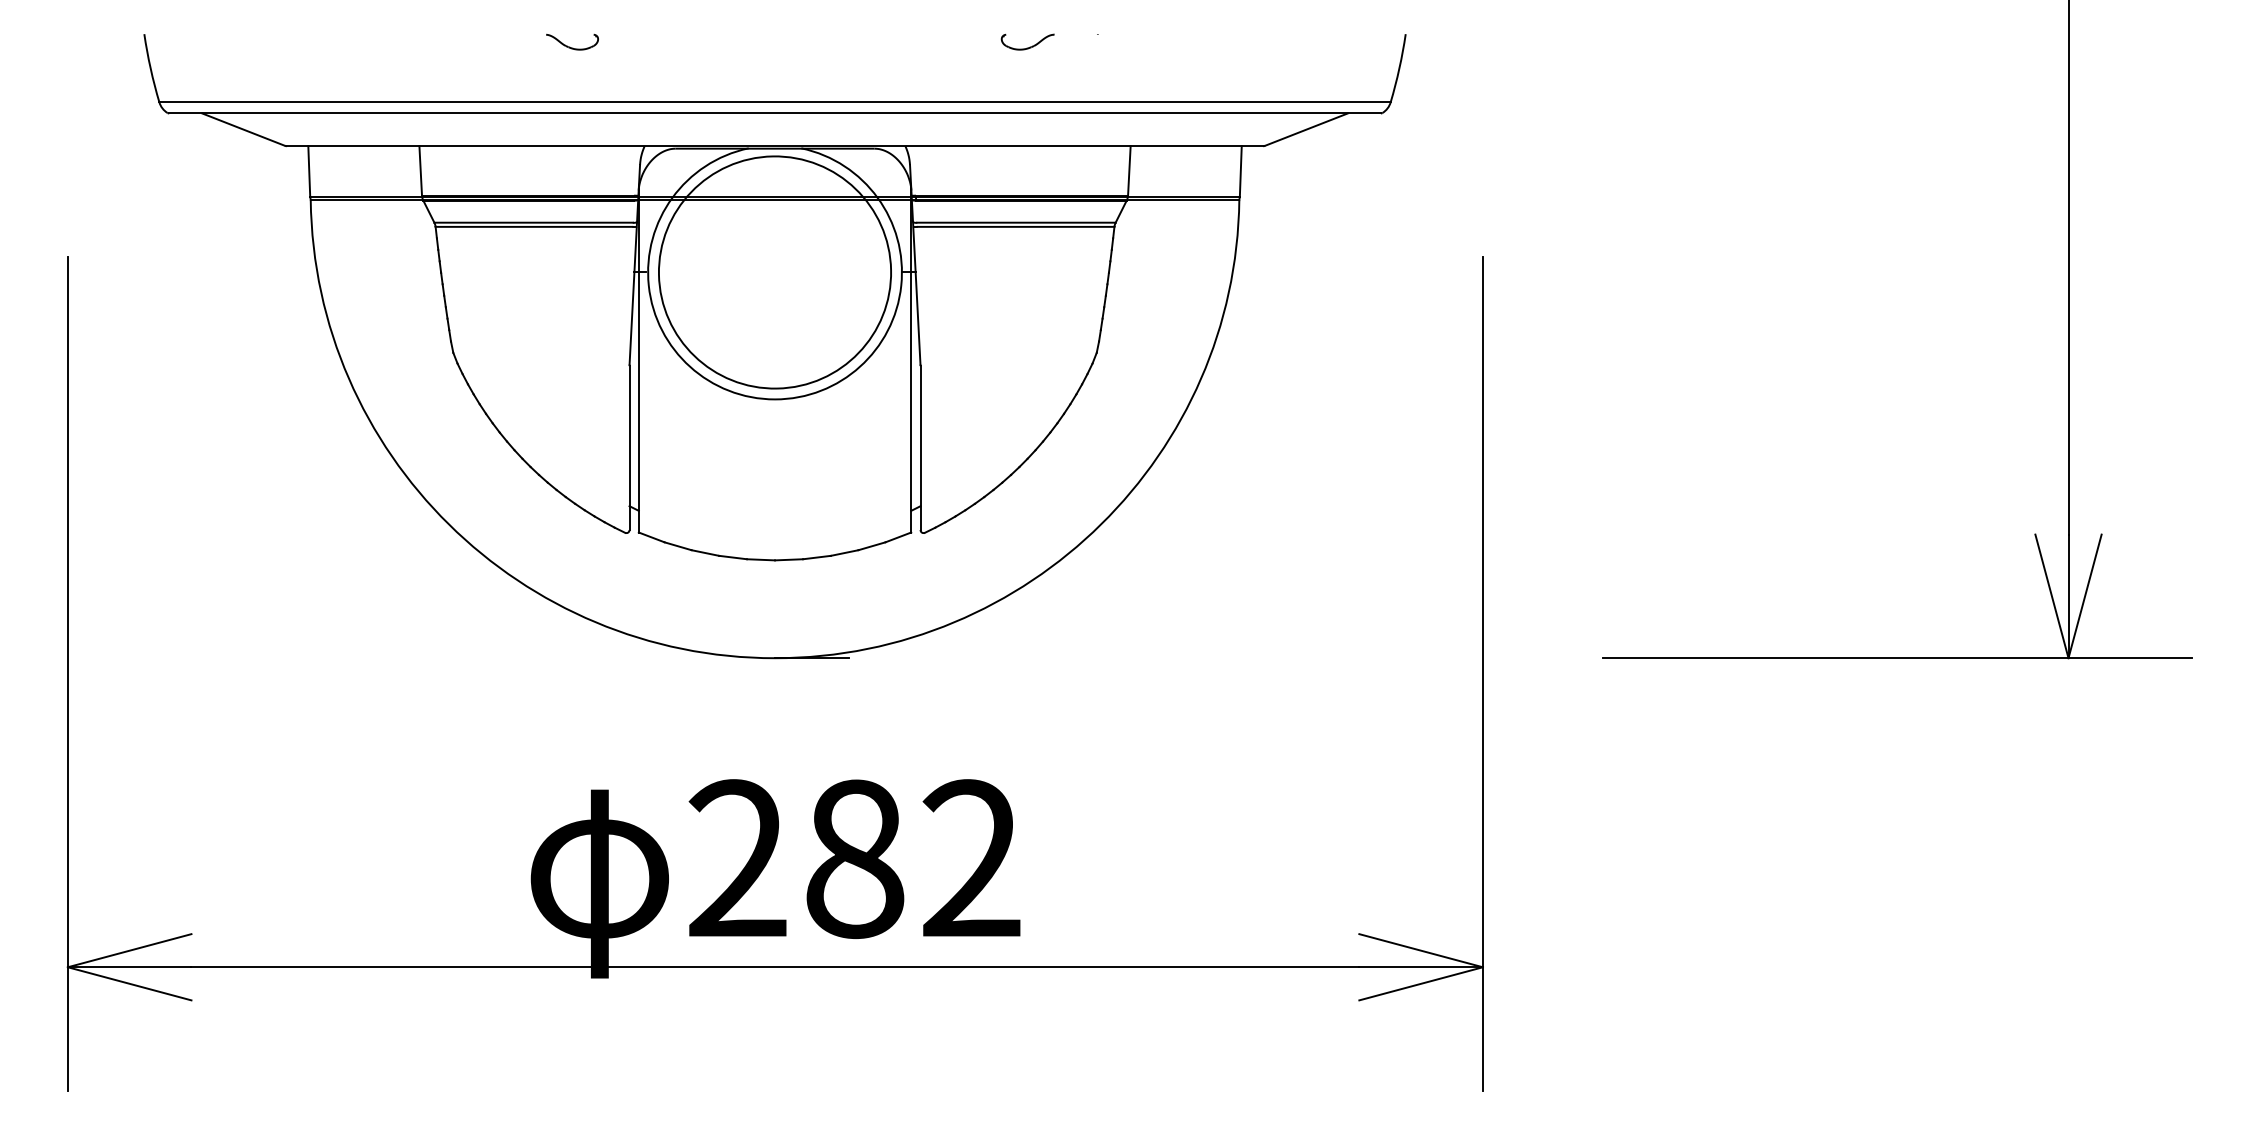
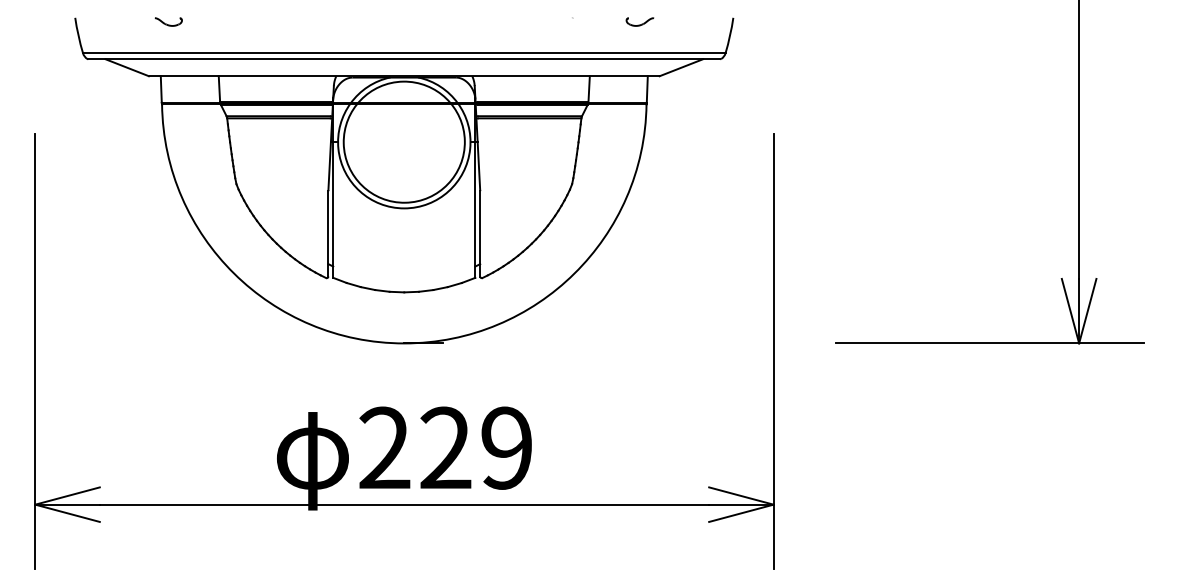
part: (572, 41) -> (168, 21), moved
part: (1026, 41) -> (639, 21), moved
text: (913, 857) -> (476, 447), 282 -> 229

